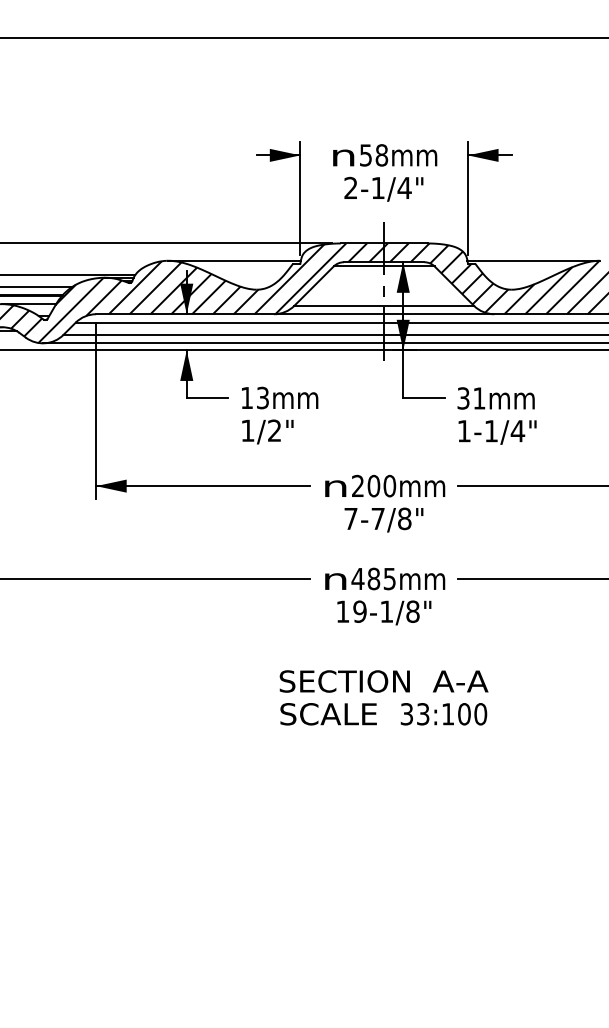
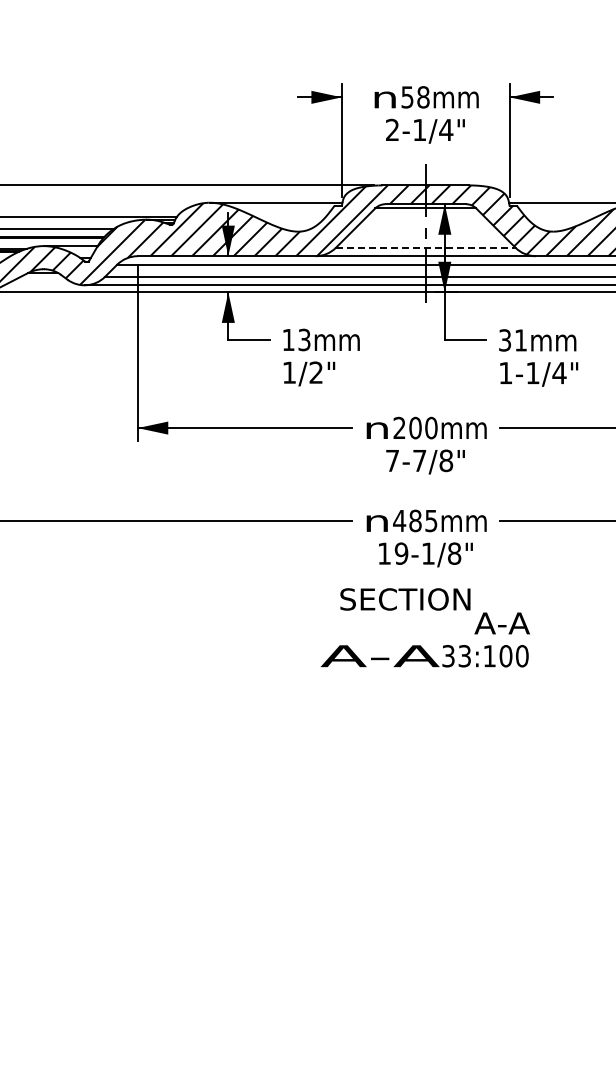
line: (383, 305) -> (425, 247), solid -> dashed
text: (344, 681) -> (405, 599), moved
text: (337, 714) -> (379, 656), SCALE -> A-A

